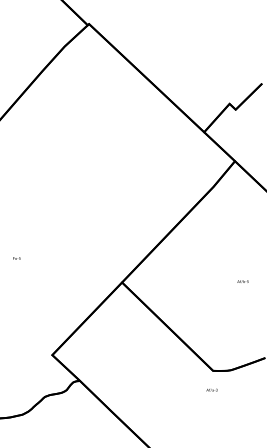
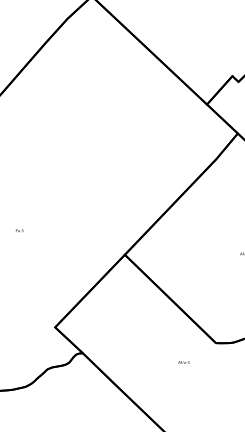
text: (211, 389) -> (183, 361), moved

